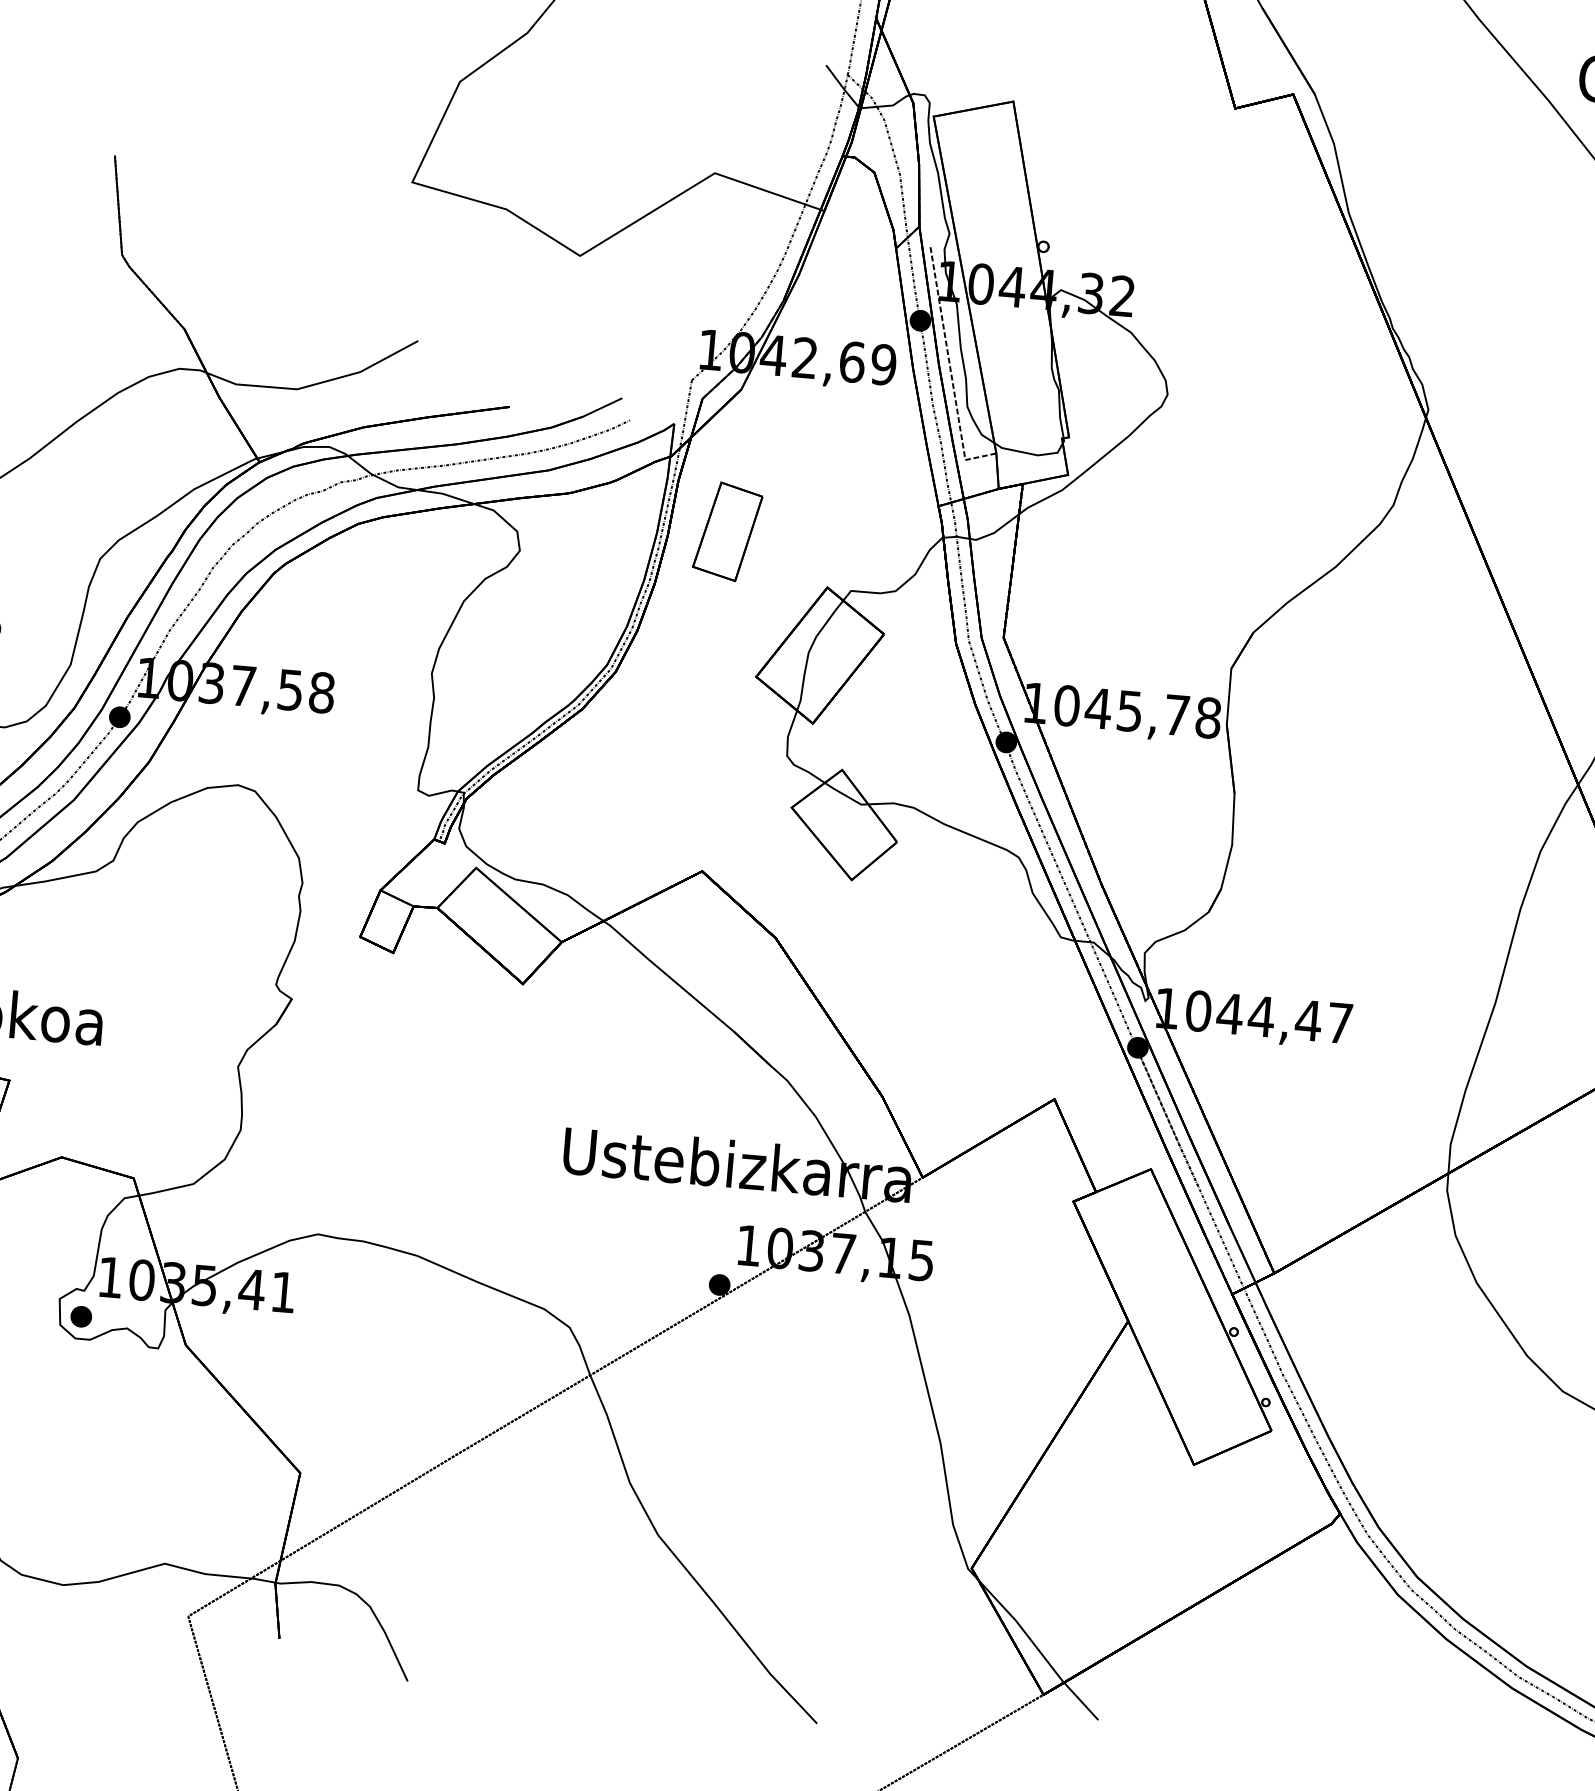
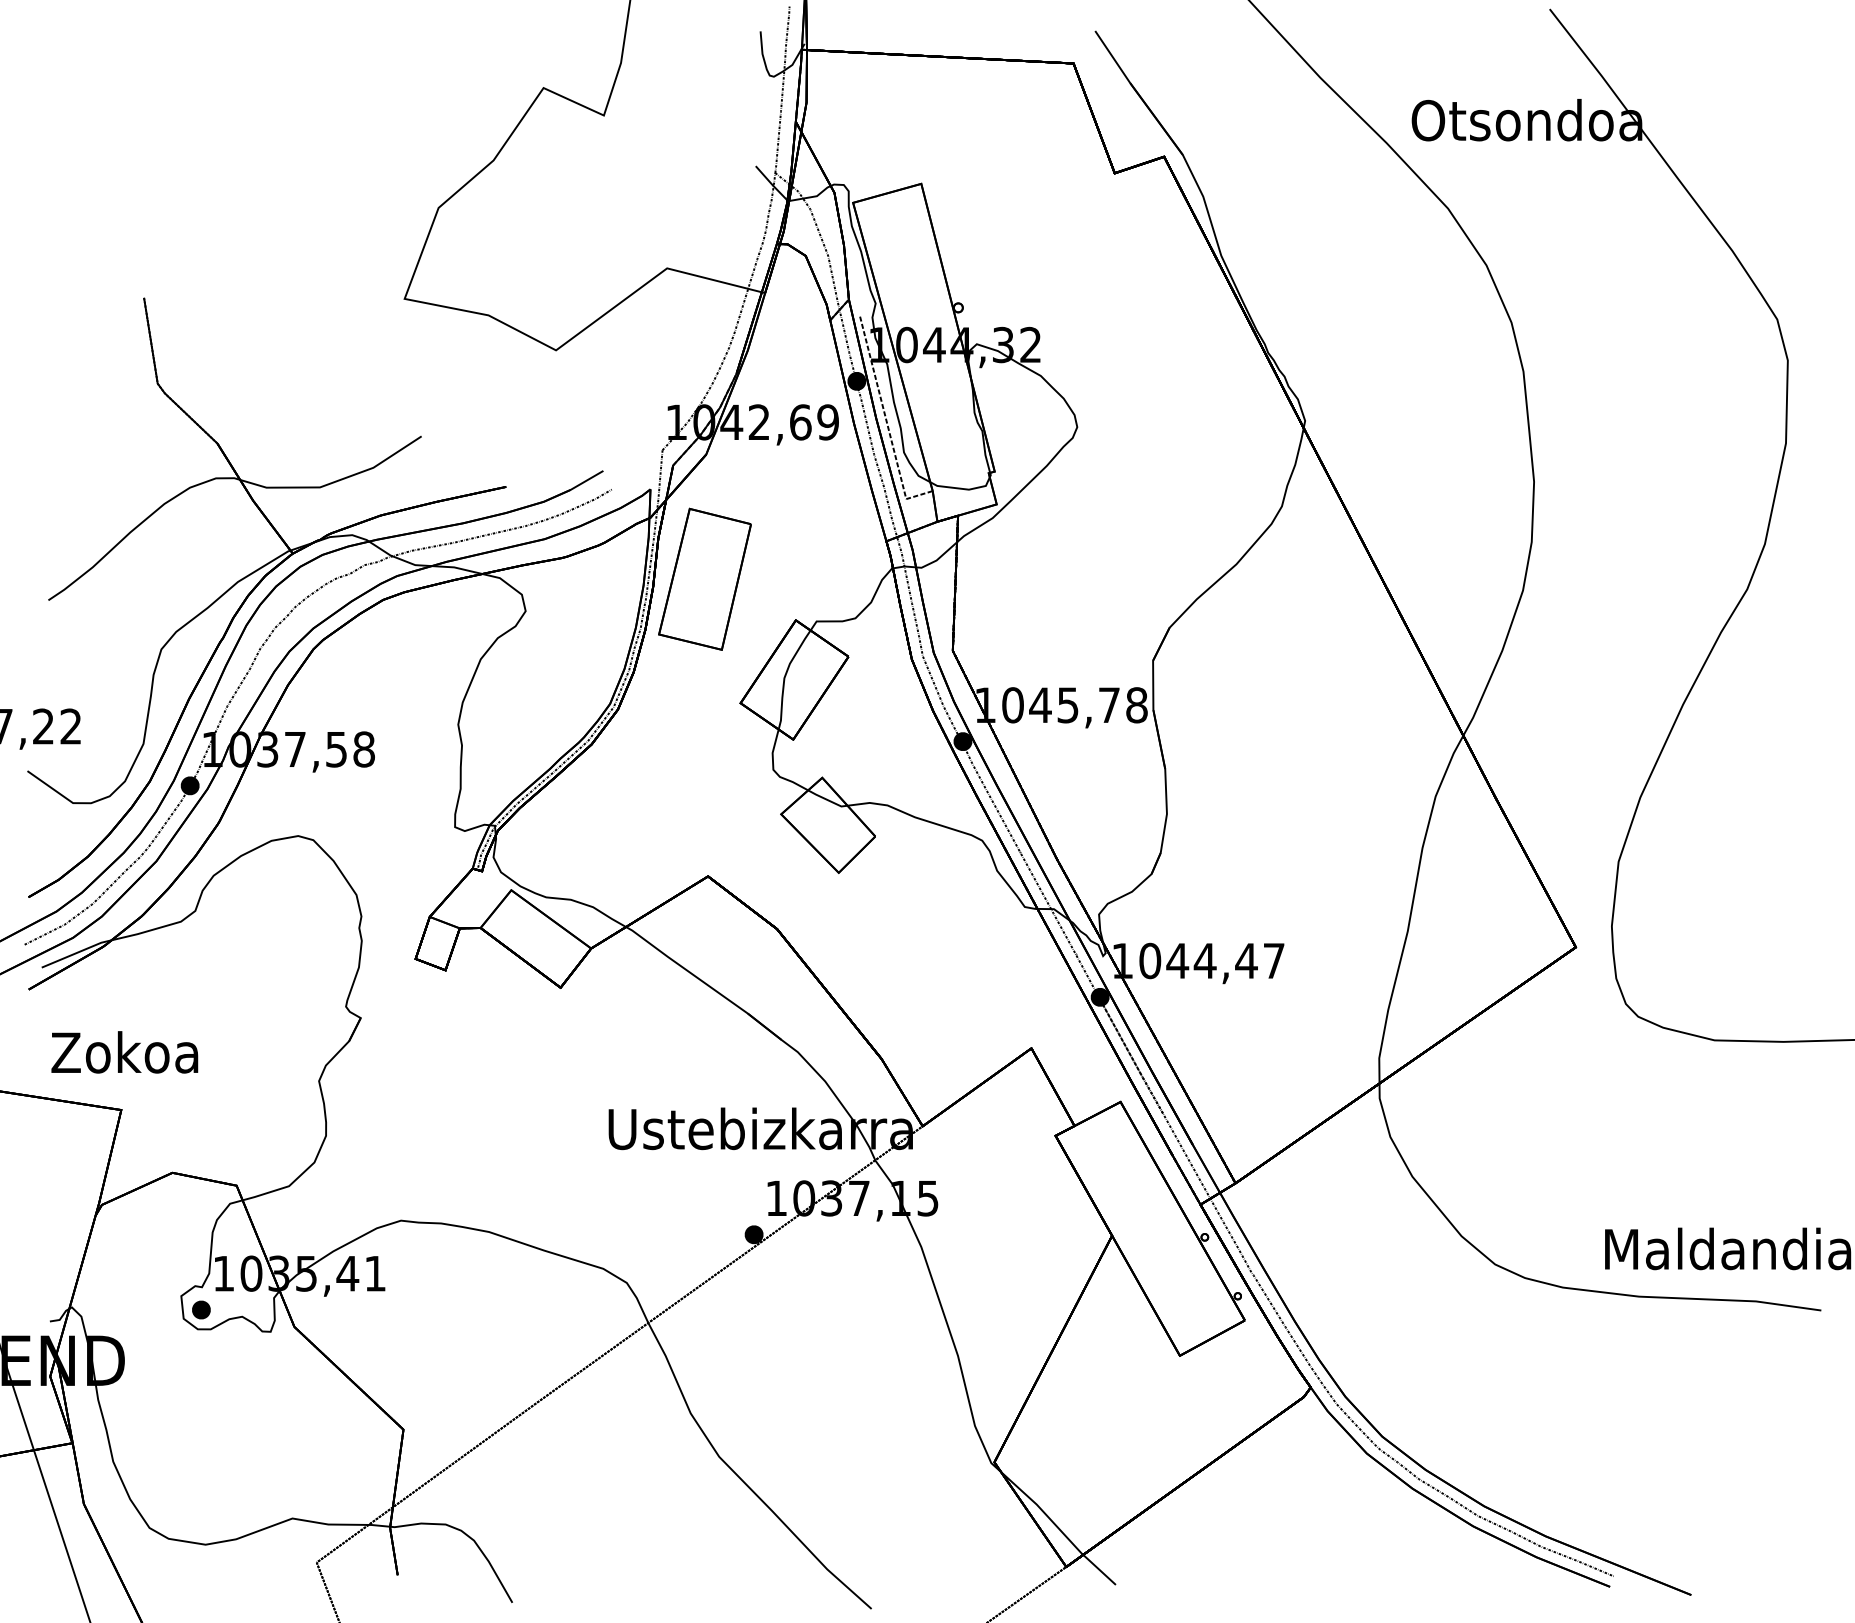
part: (727, 530) -> (704, 578), size x1.67

